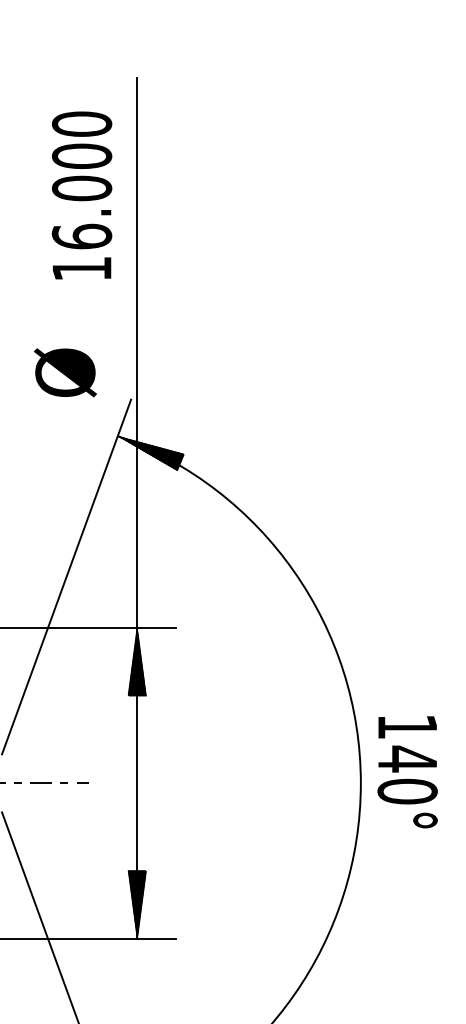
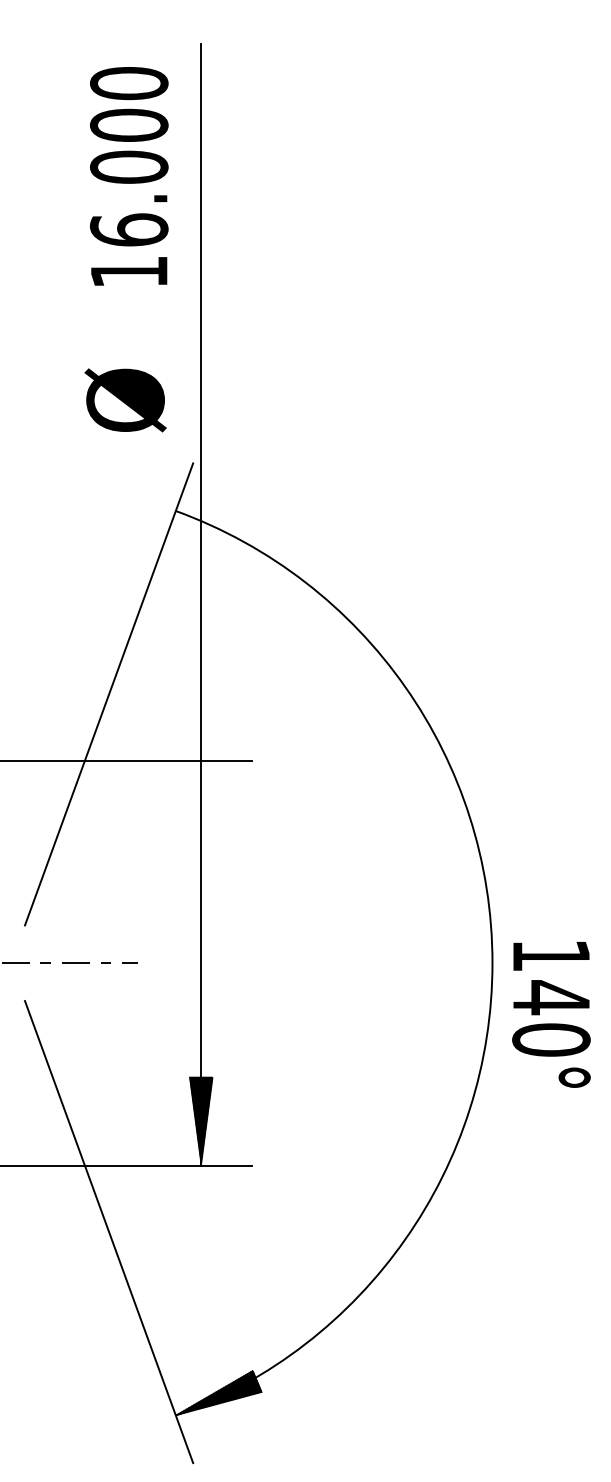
text: (82, 195) -> (129, 176), moved
text: (65, 372) -> (125, 400), moved
hatch: (151, 453) -> (219, 533), removed
hatch: (136, 662) -> (200, 805), removed
text: (407, 772) -> (551, 1014), moved

